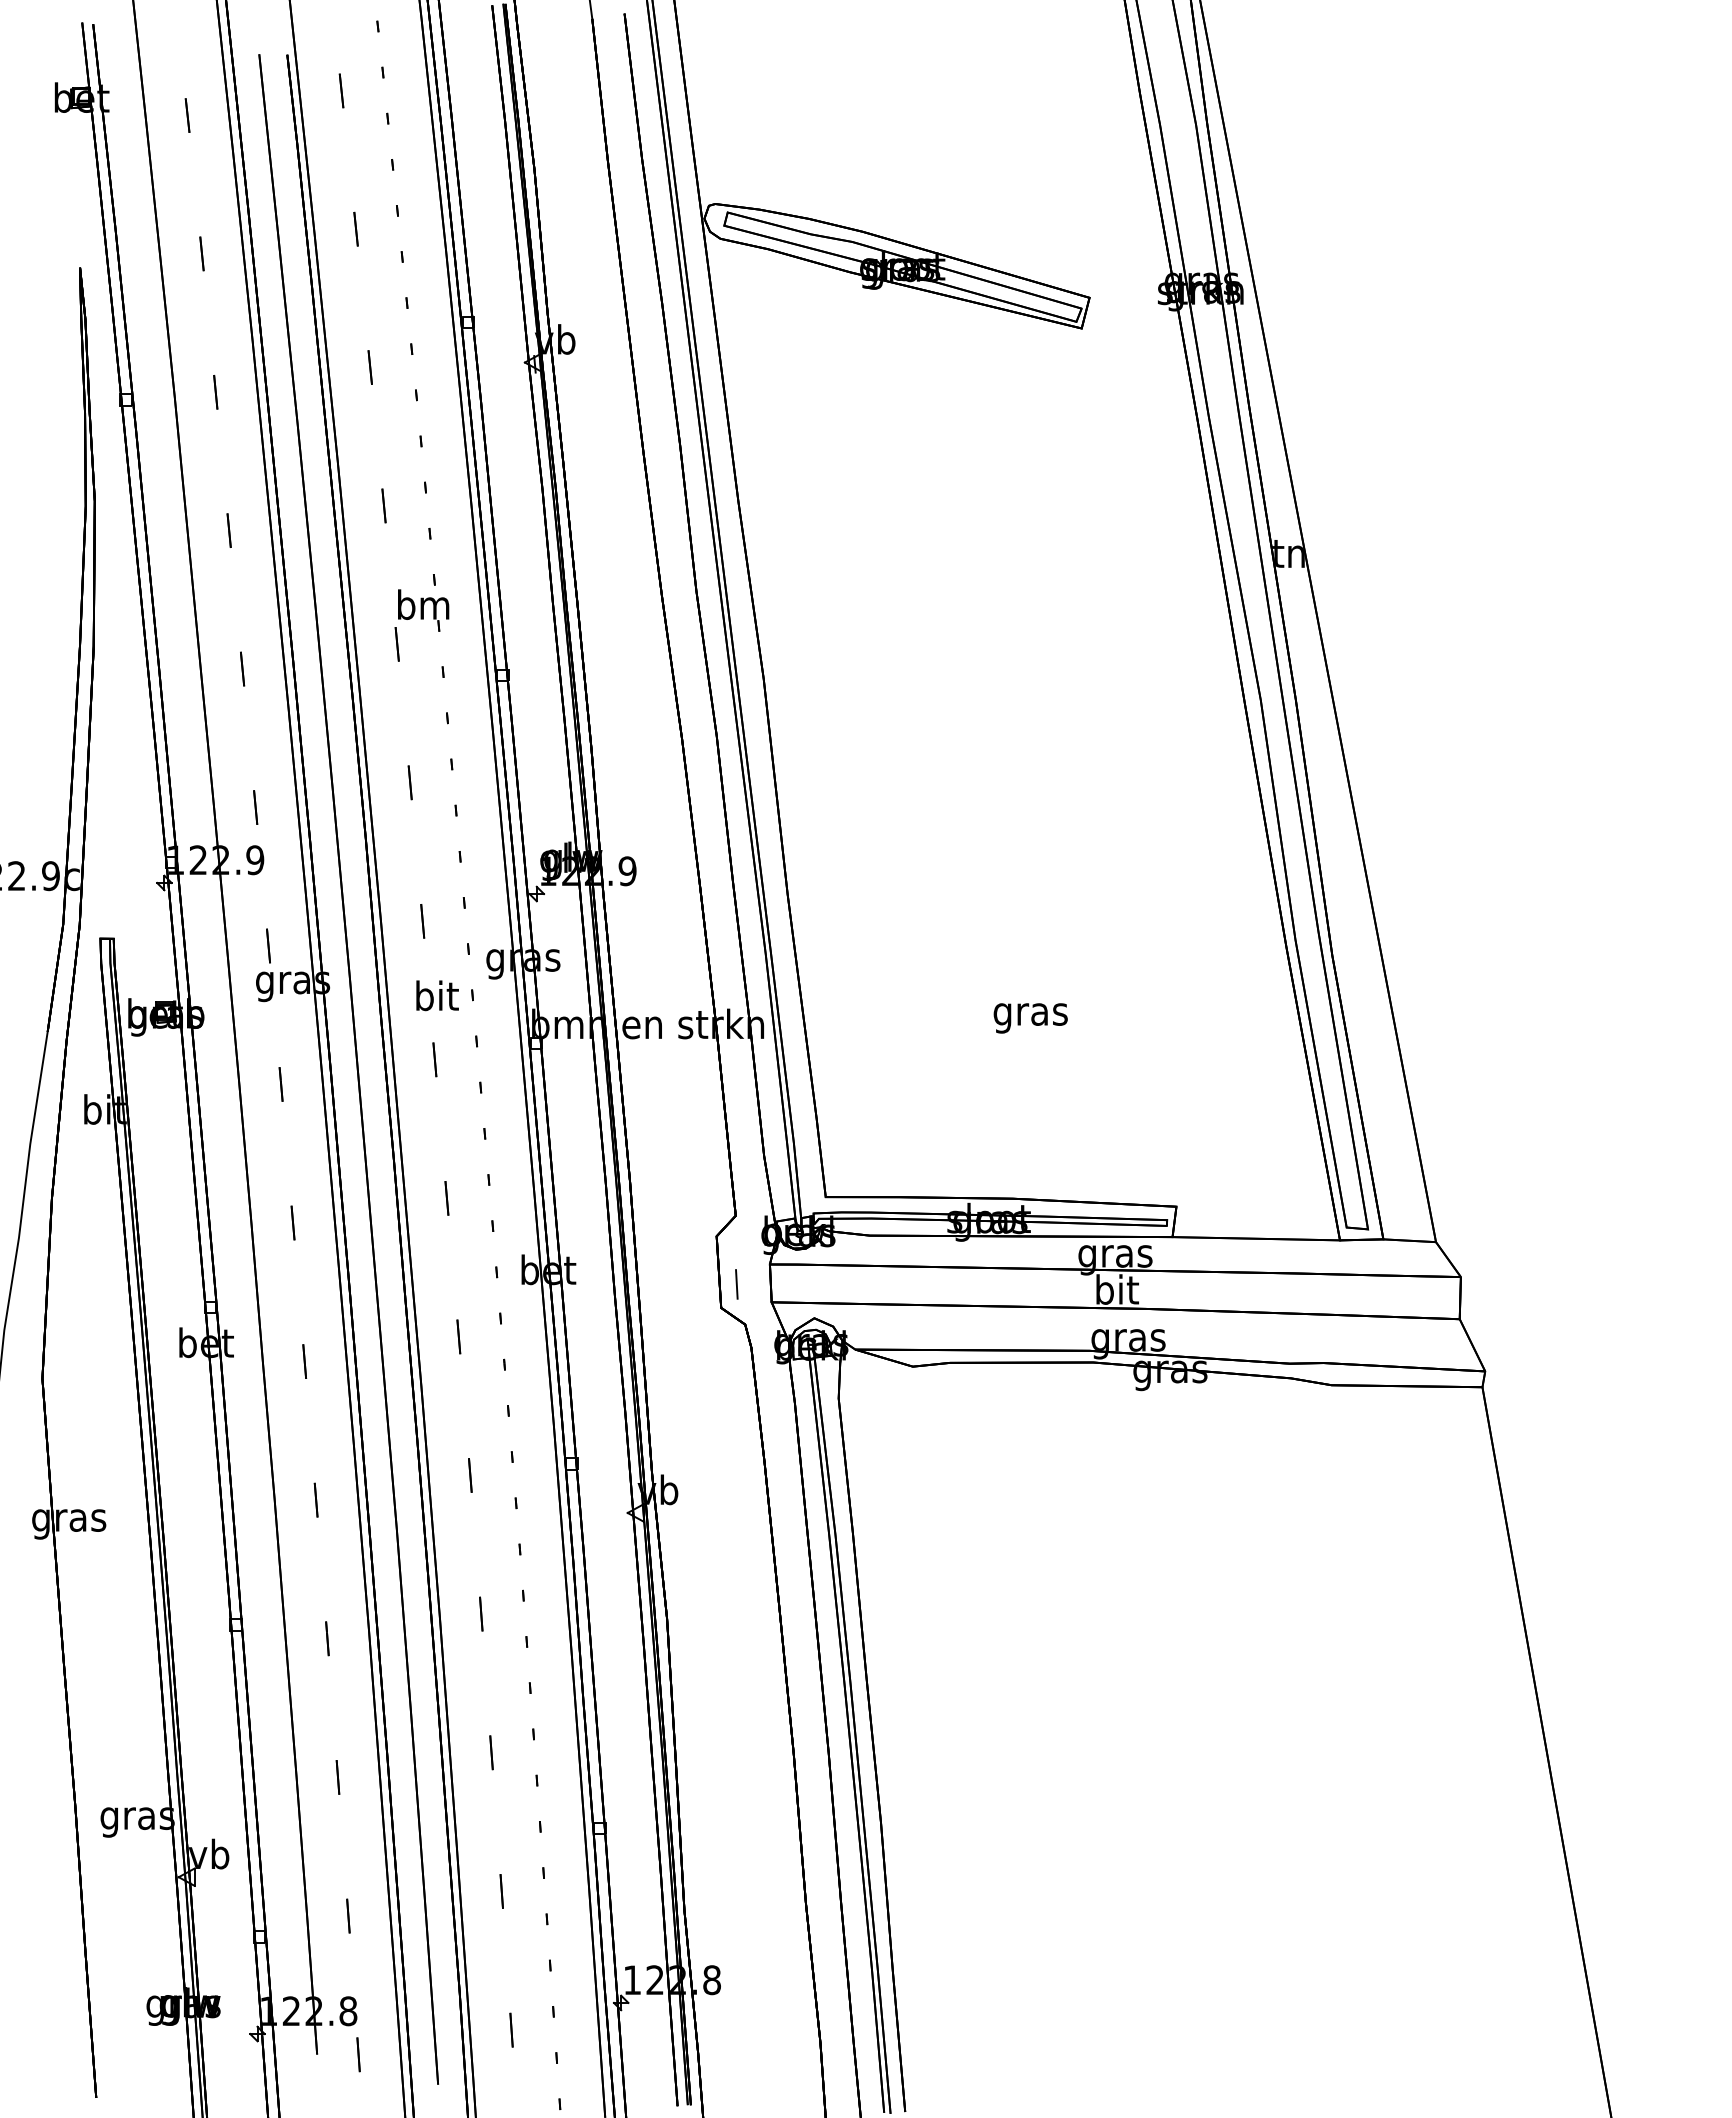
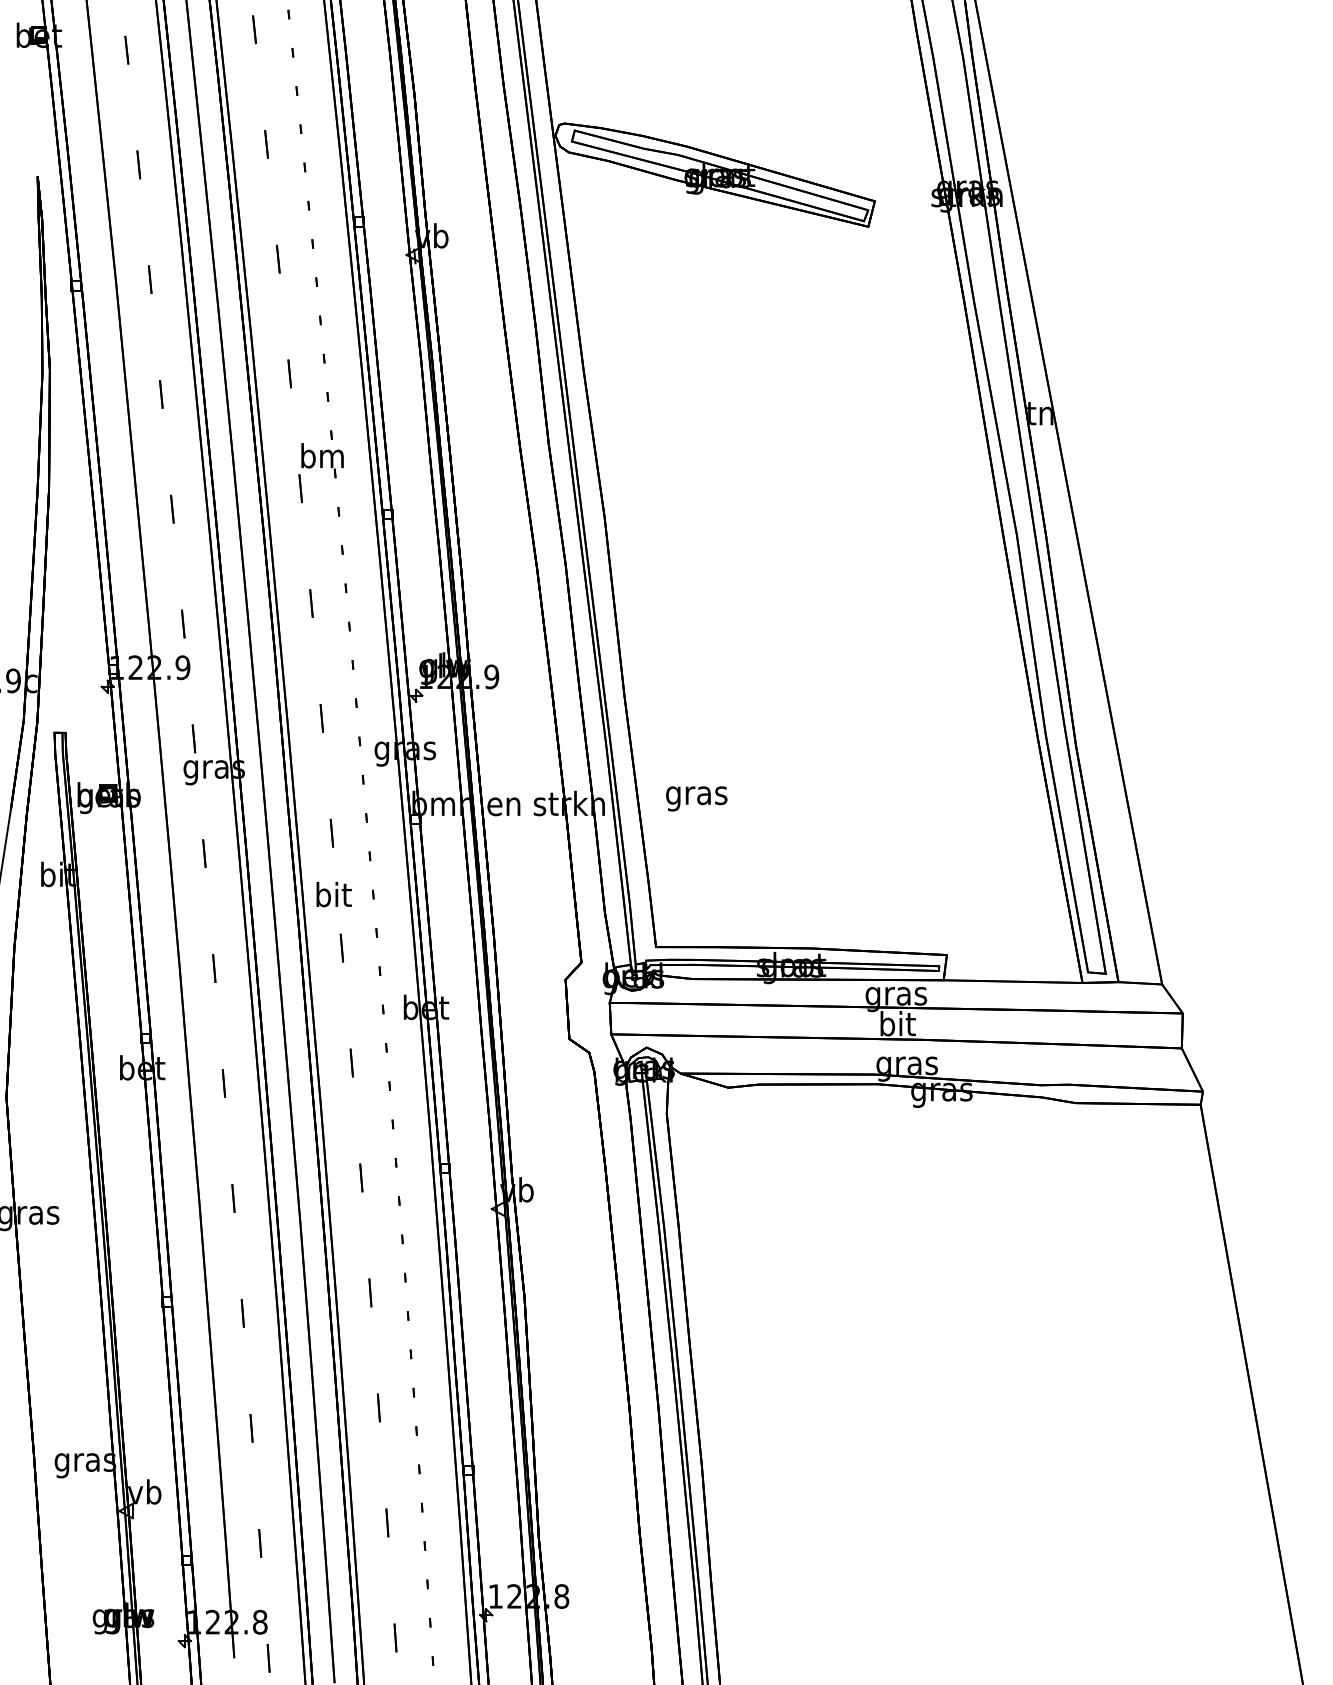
text: (437, 995) -> (334, 894), moved
text: (1030, 1018) -> (696, 798), moved
line: (736, 1284) -> (582, 1019), removed

